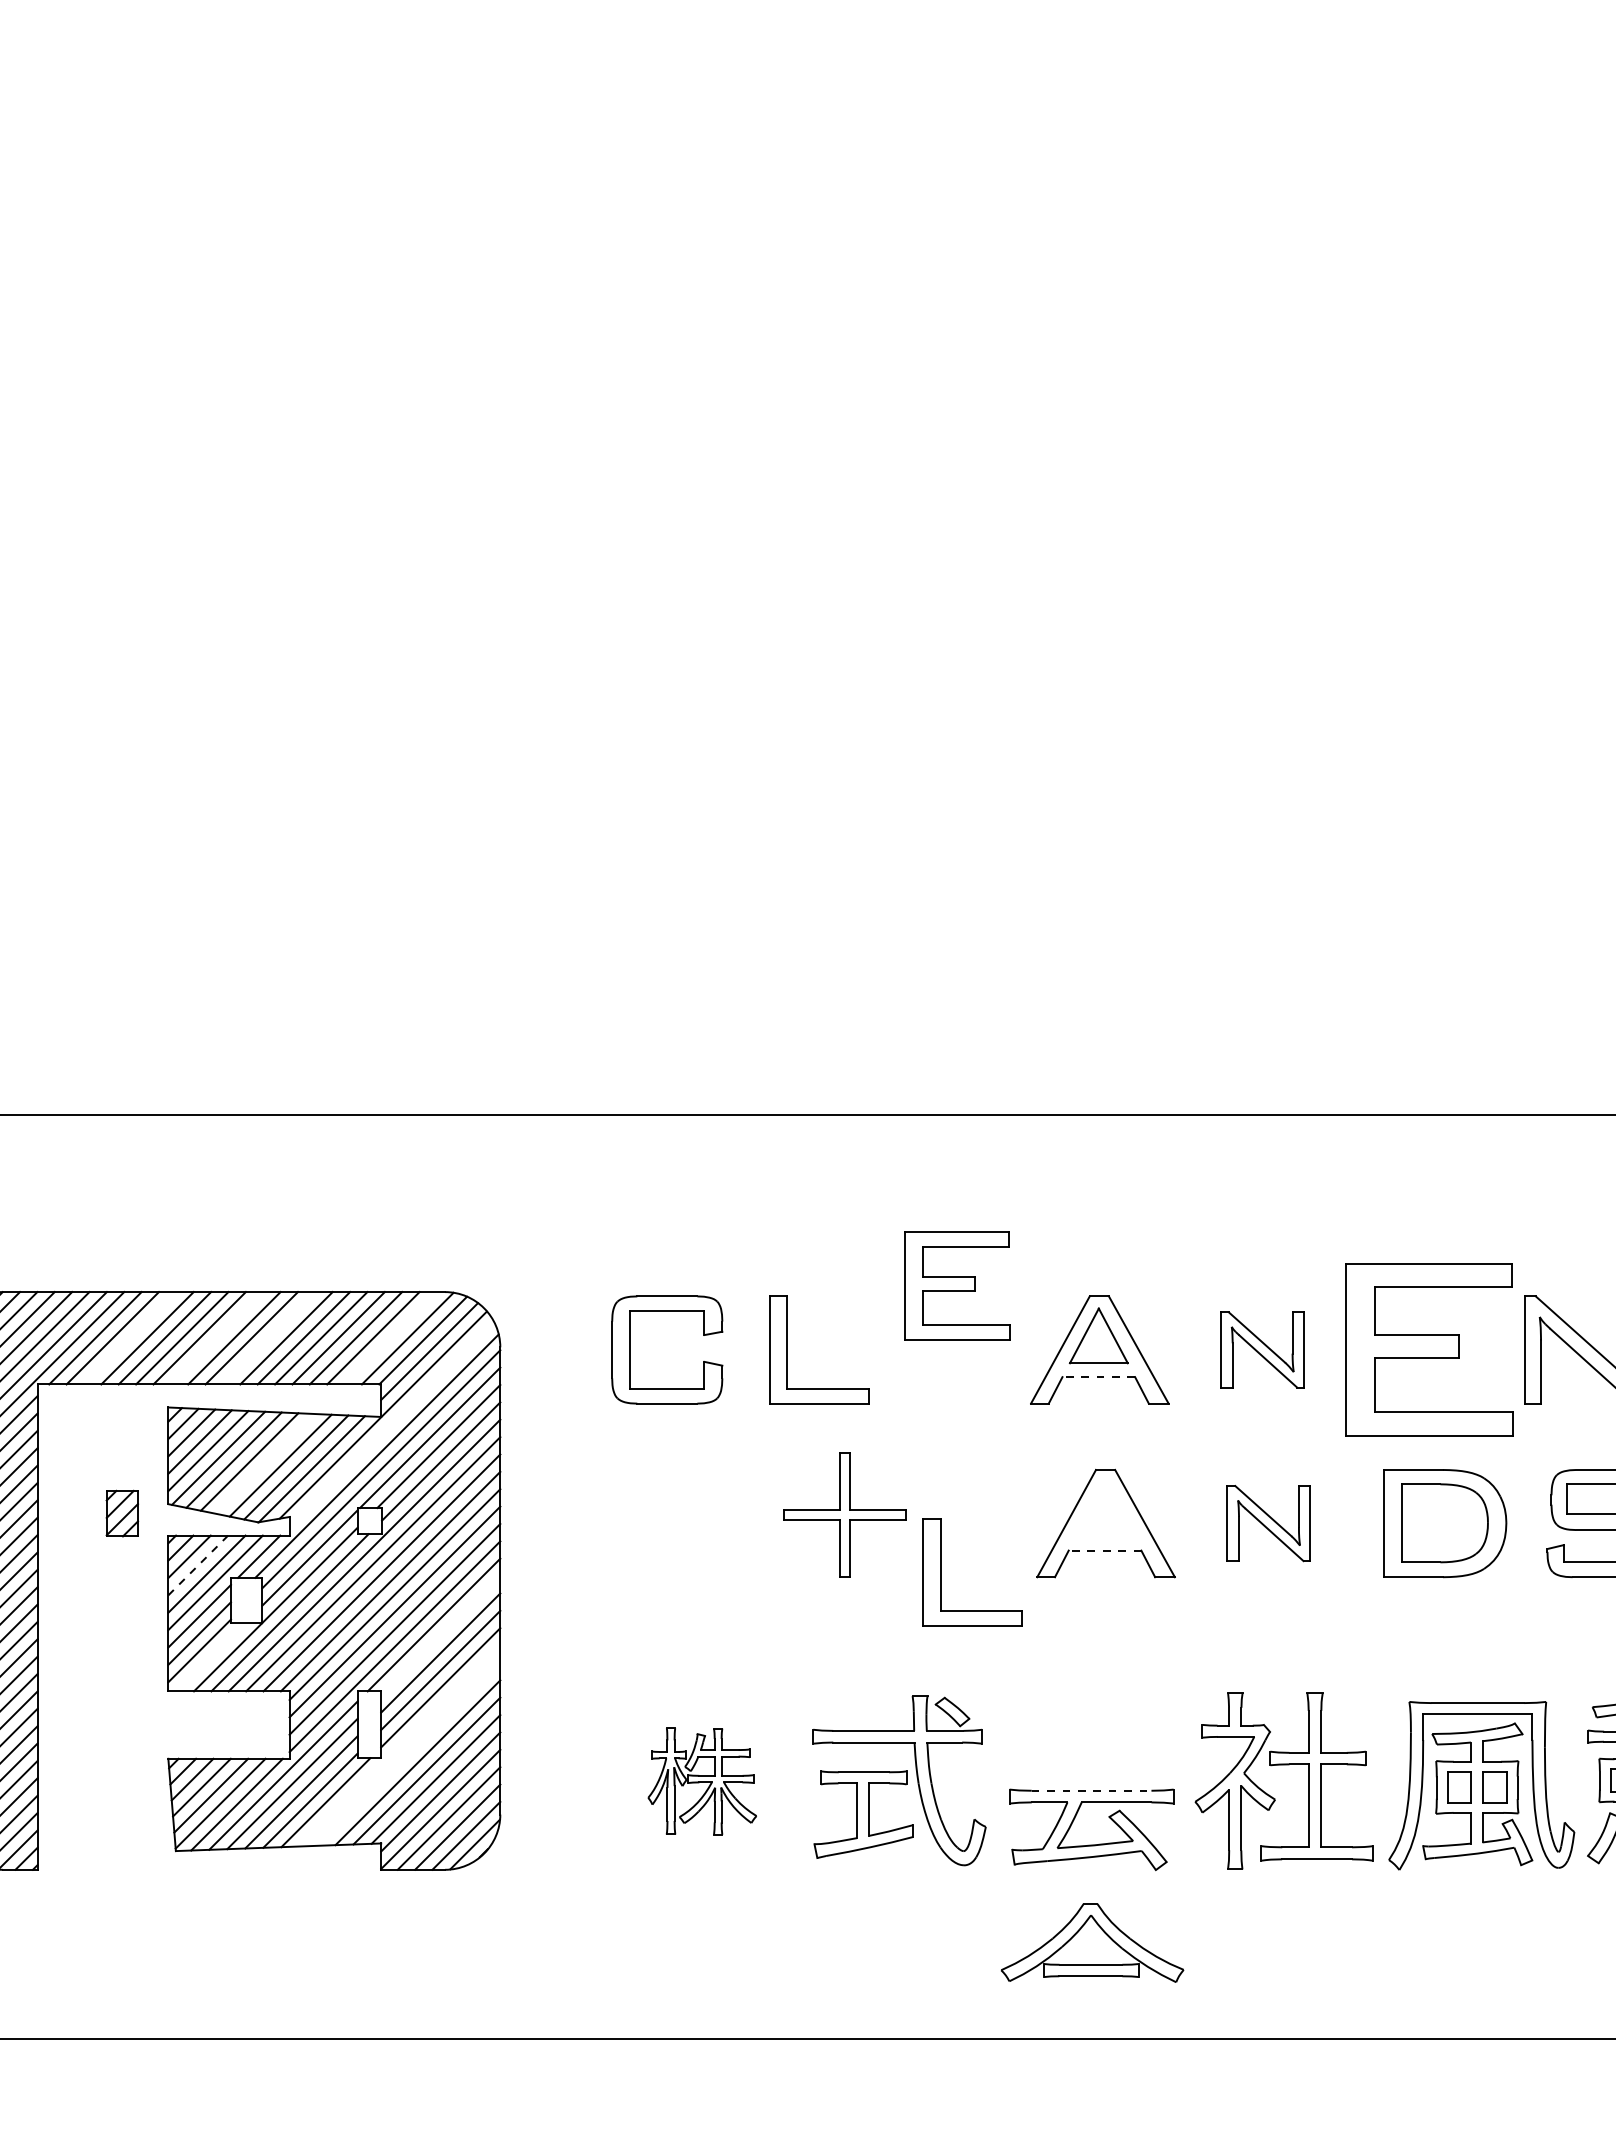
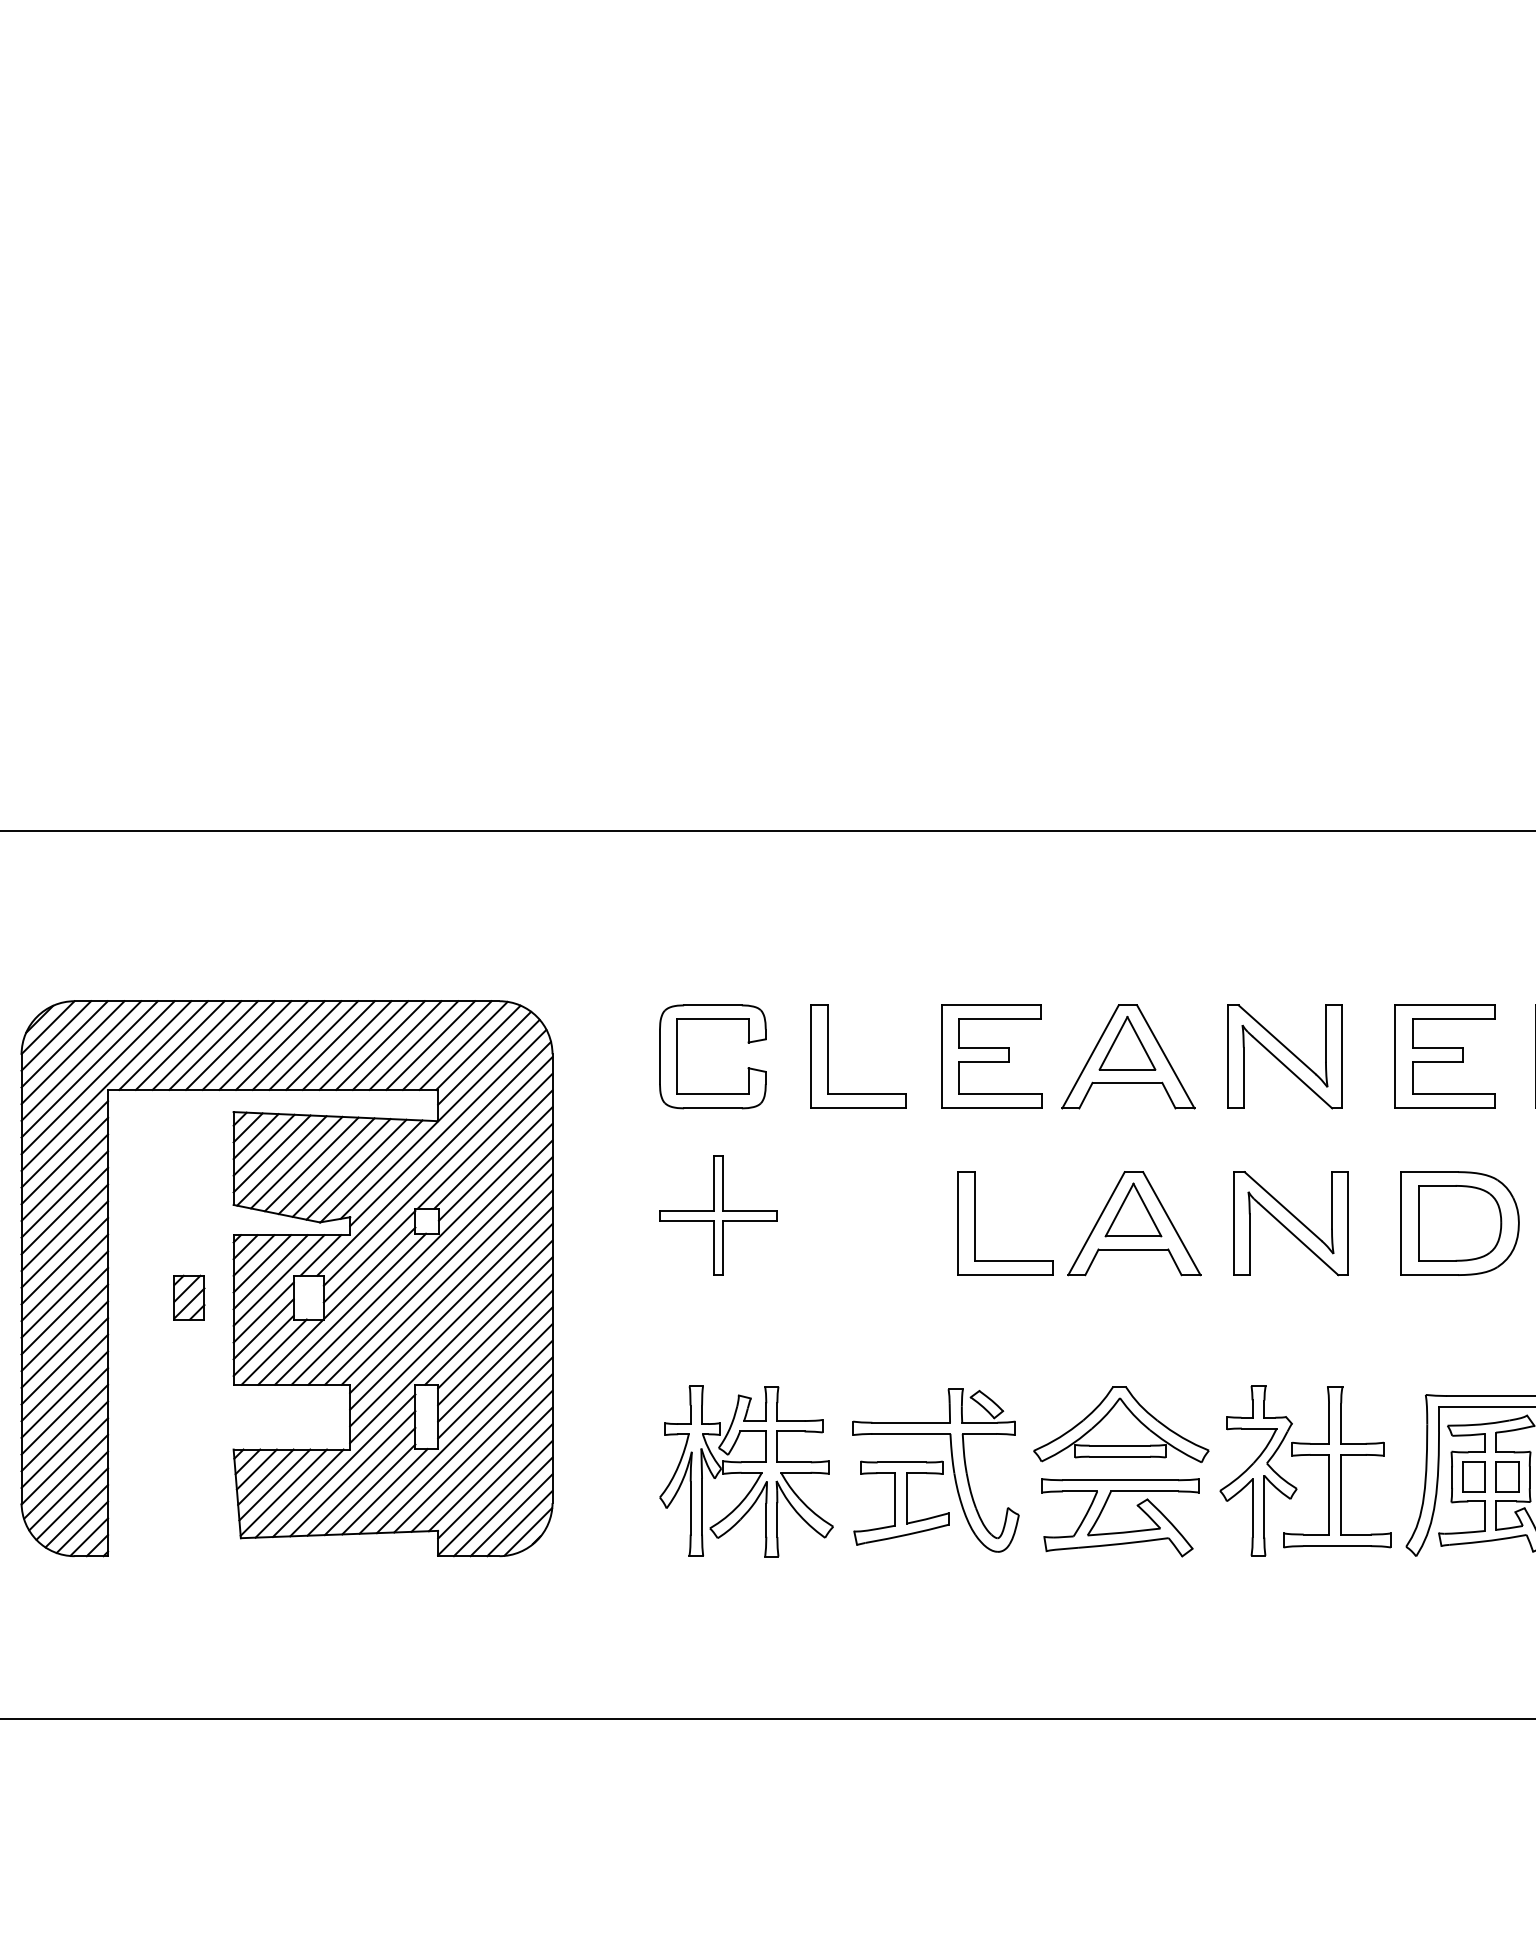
part: (957, 1285) -> (991, 1056), moved
line: (130, 1338) -> (197, 1045), added
line: (216, 1338) -> (279, 1045), added
line: (268, 1338) -> (329, 1045), added
line: (390, 1338) -> (447, 1045), added
part: (1262, 1349) -> (1284, 1056), size x1.43
part: (1429, 1349) -> (1445, 1056), size x0.62
line: (1098, 1377) -> (1127, 1083), dashed -> solid
line: (391, 1423) -> (447, 1127), added
line: (265, 1463) -> (326, 1165), added
part: (1104, 1509) -> (1132, 1210), added
part: (122, 1513) -> (189, 1297), moved
part: (844, 1514) -> (717, 1214), moved
part: (1268, 1523) -> (1290, 1223), size x1.43
line: (1104, 1550) -> (1132, 1249), dashed -> solid
line: (198, 1565) -> (262, 1263), dashed -> solid
part: (941, 1572) -> (976, 1223), moved
line: (440, 1635) -> (495, 1331), added
line: (210, 1657) -> (274, 1352), added
line: (399, 1745) -> (455, 1436), added
line: (408, 1753) -> (464, 1444), added
part: (702, 1781) -> (746, 1471), size x1.67
line: (1091, 1790) -> (1120, 1480), dashed -> solid
part: (1092, 1942) -> (1121, 1424), moved

